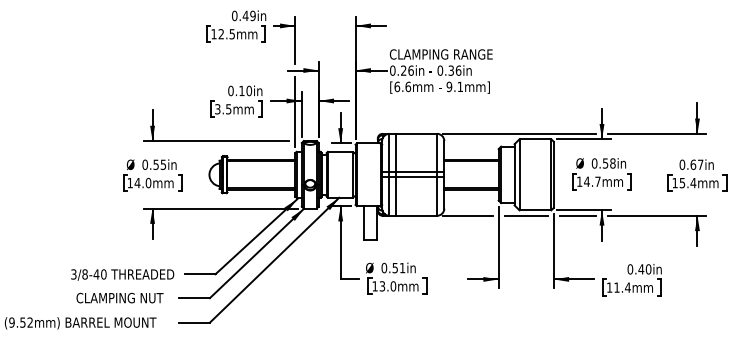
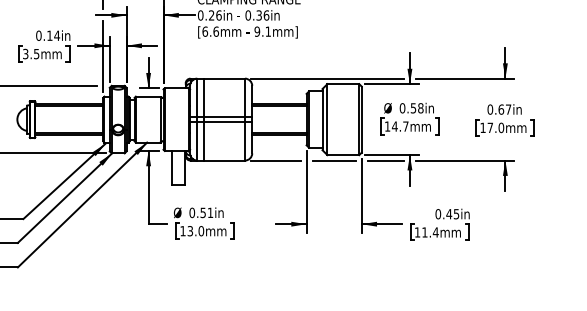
text: (249, 90) -> (57, 35), 0.10in -> 0.14in
text: (687, 182) -> (495, 127), 15.4mm -> 17.0mm
text: (648, 269) -> (456, 214), 0.40in -> 0.45in

